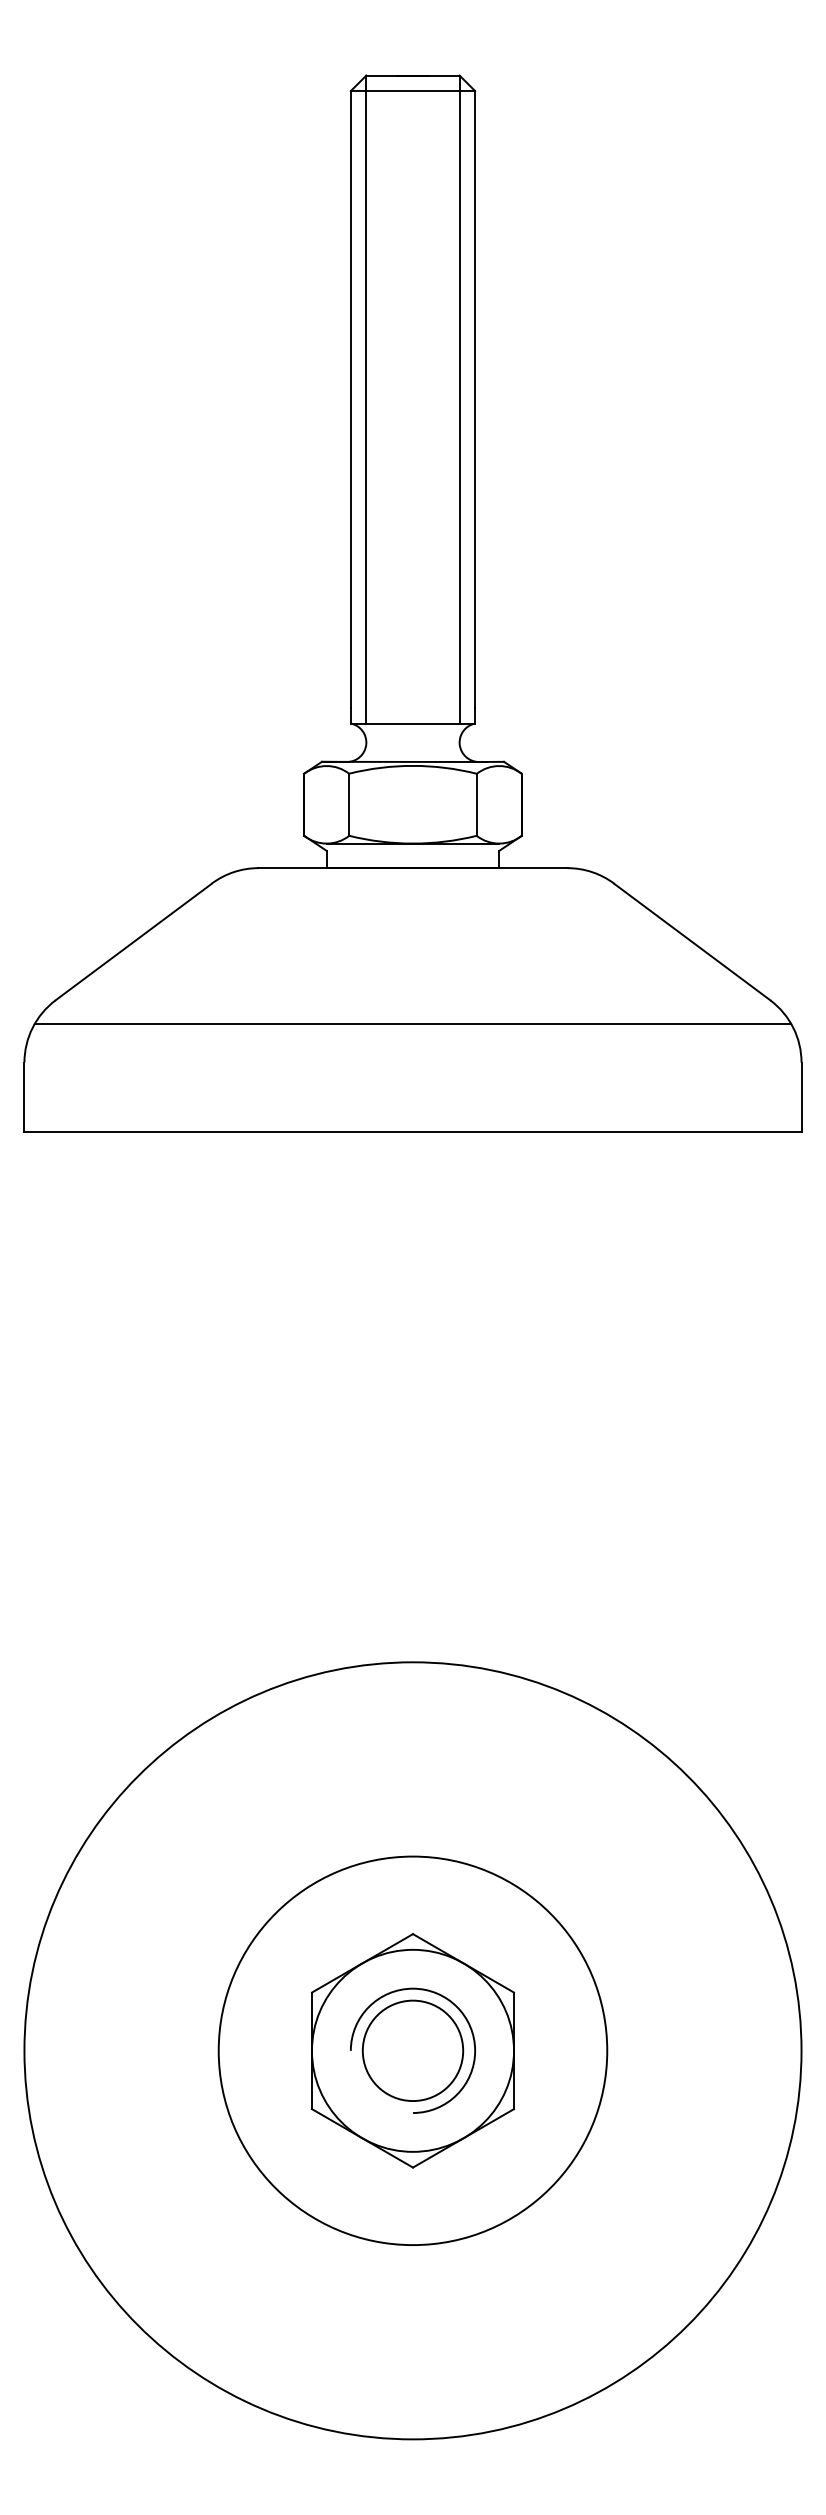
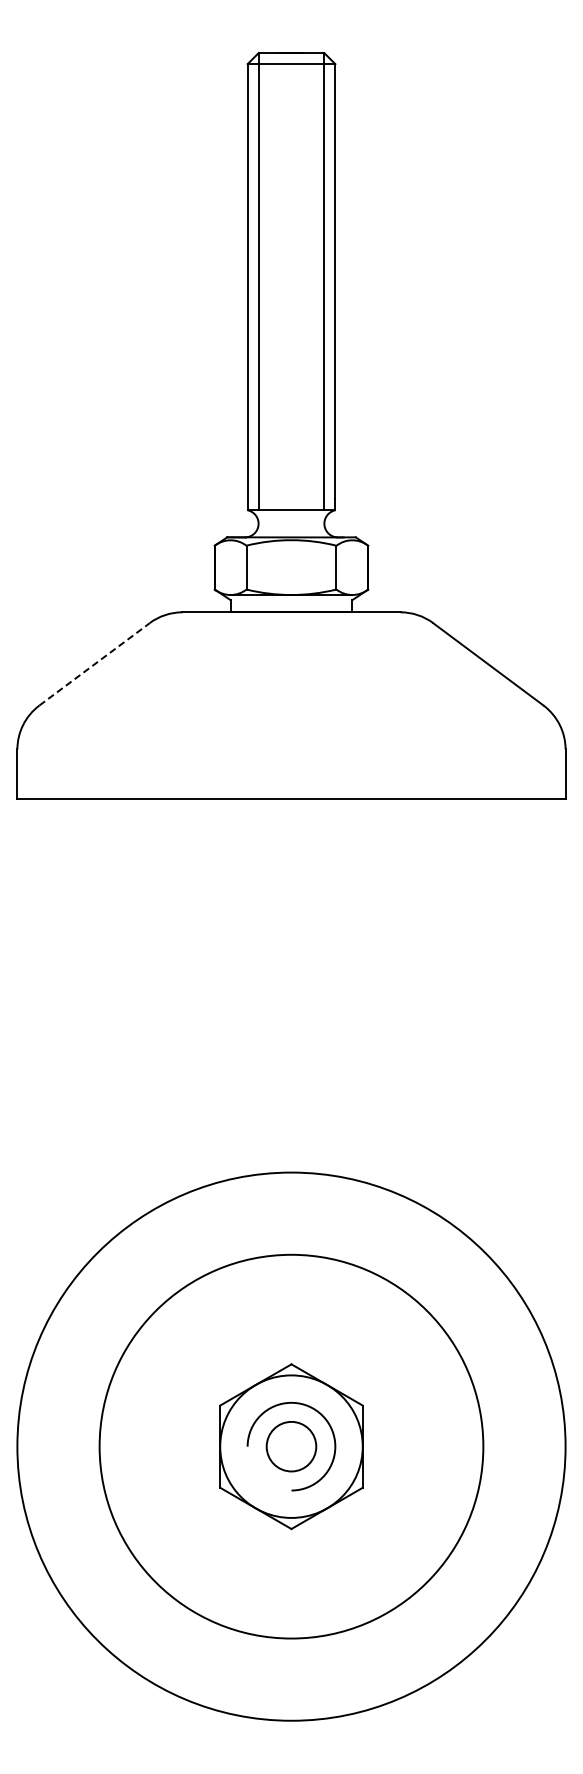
line: (133, 942) -> (94, 664), solid -> dashed
line: (413, 1022) -> (291, 721), removed
circle: (413, 2050) -> (291, 1446), size x0.7
circle: (413, 2050) -> (291, 1446), size x1.4

